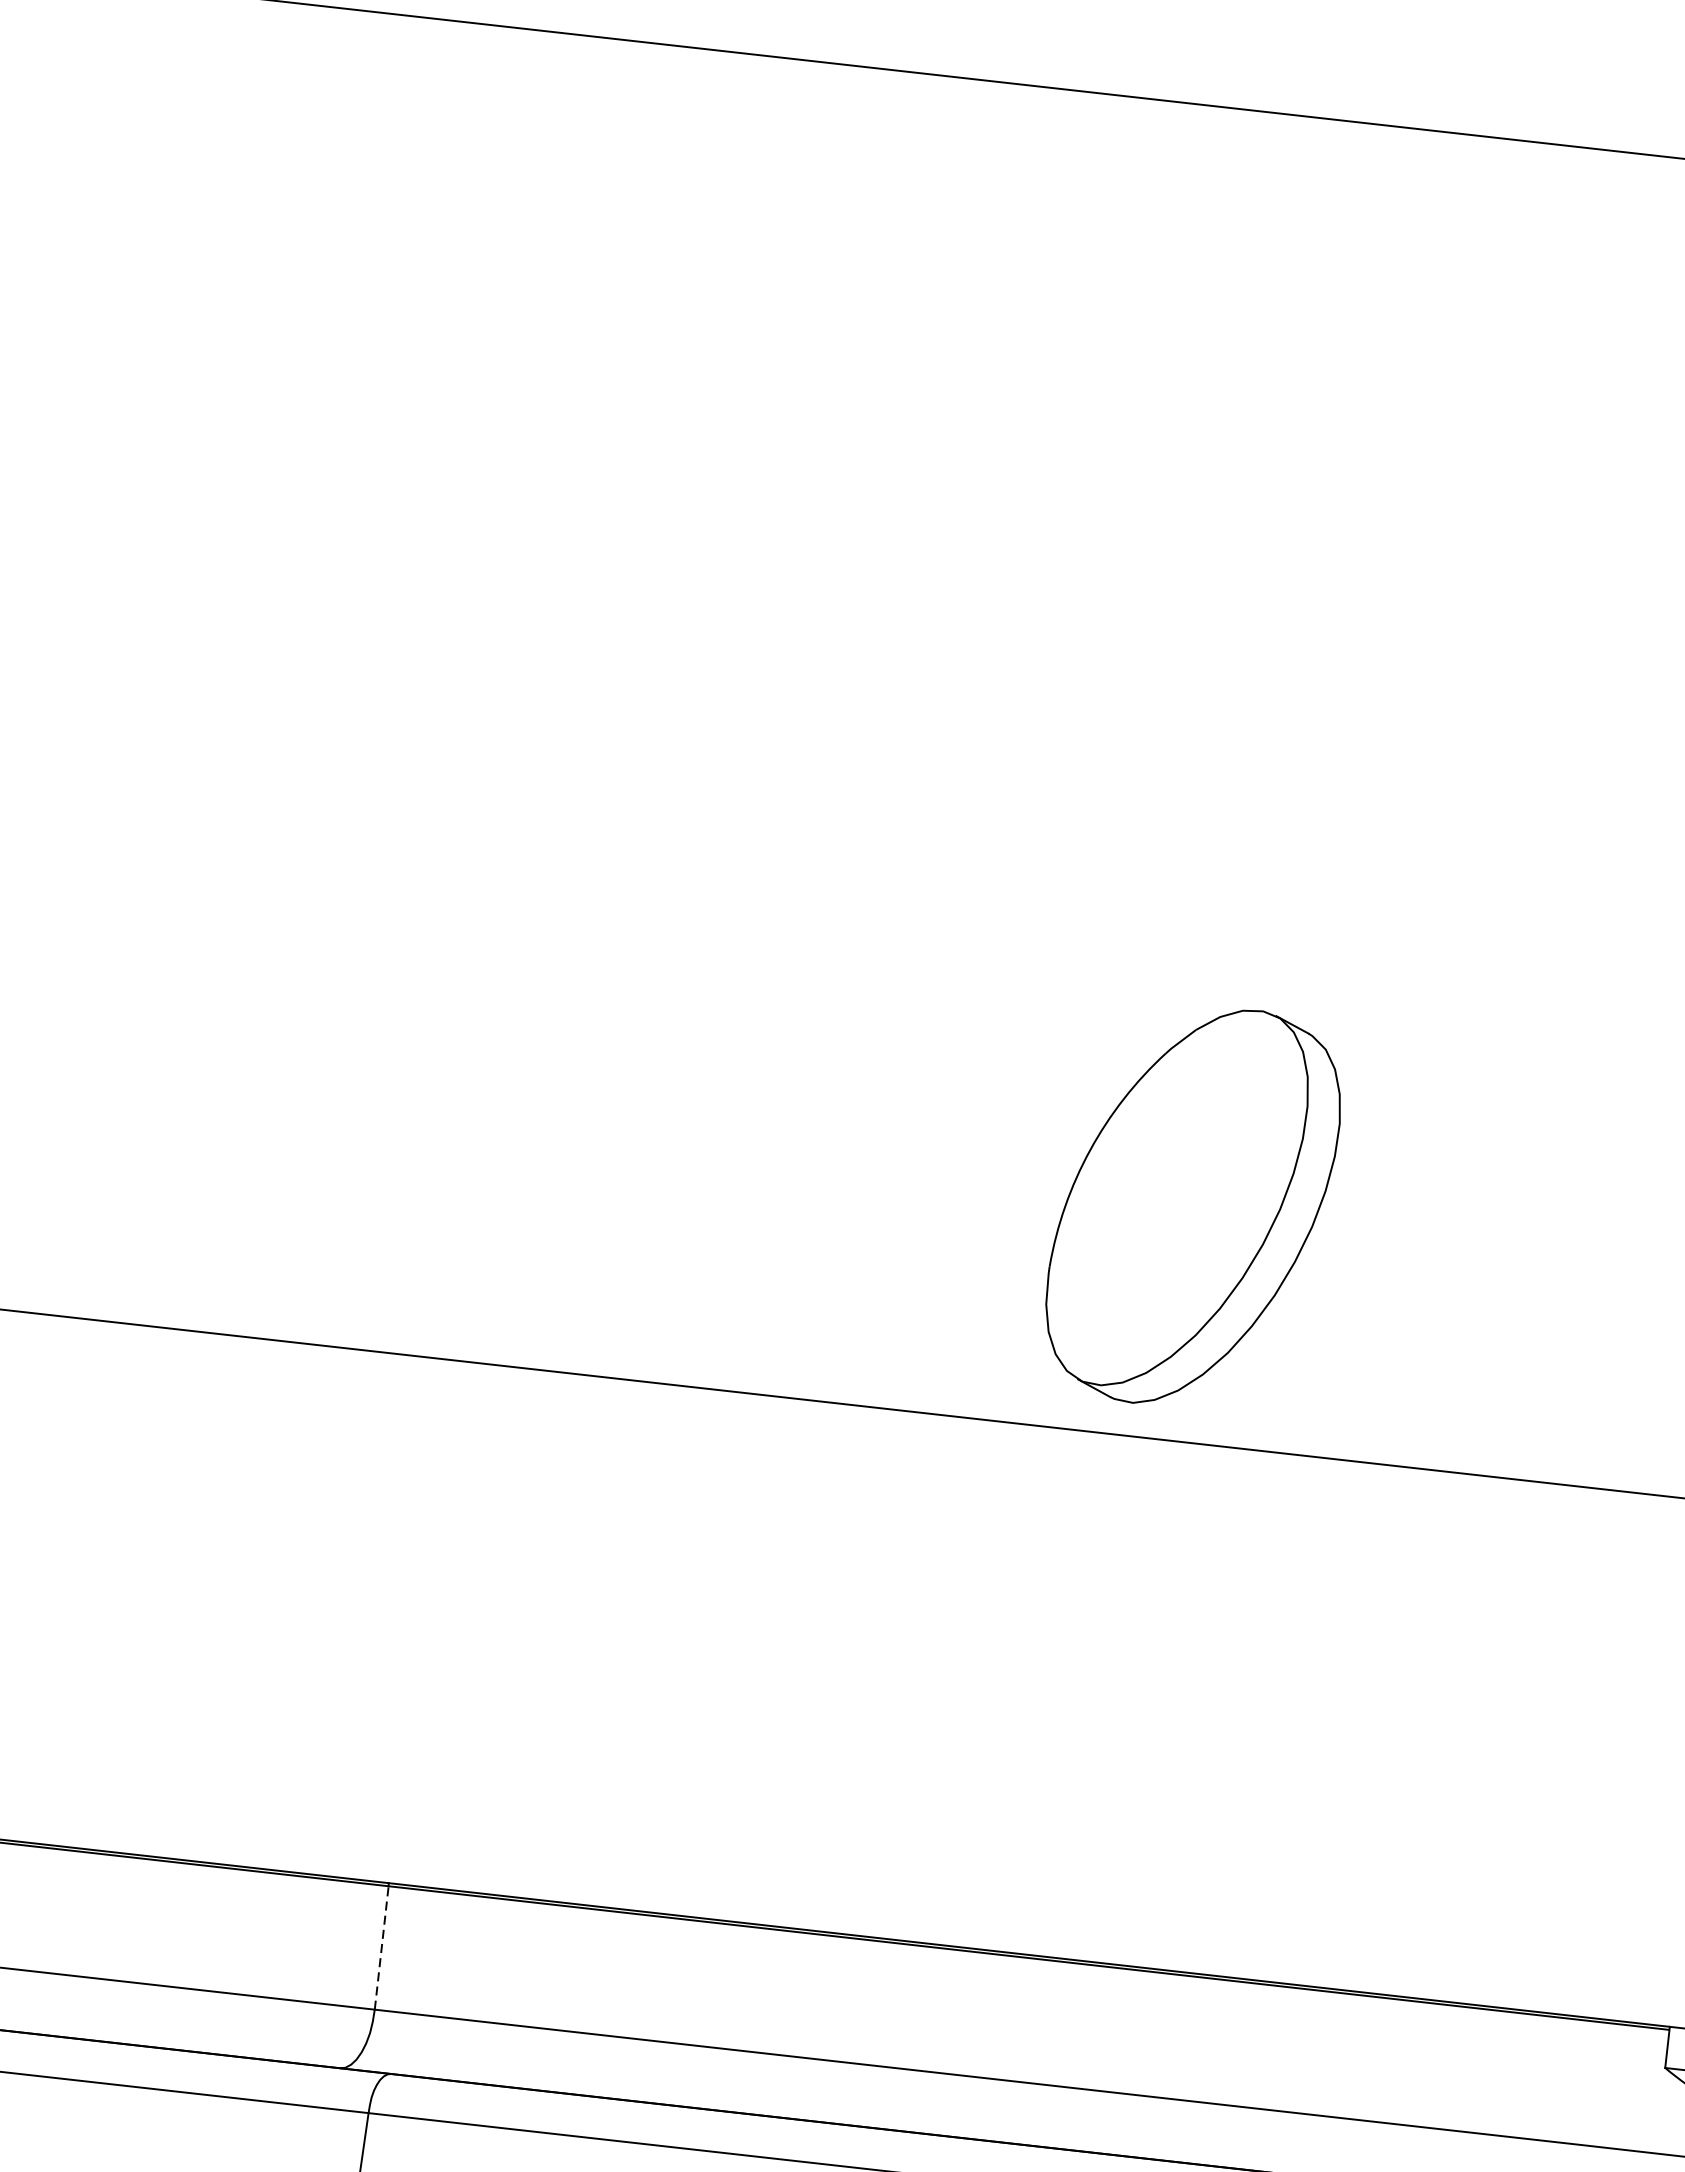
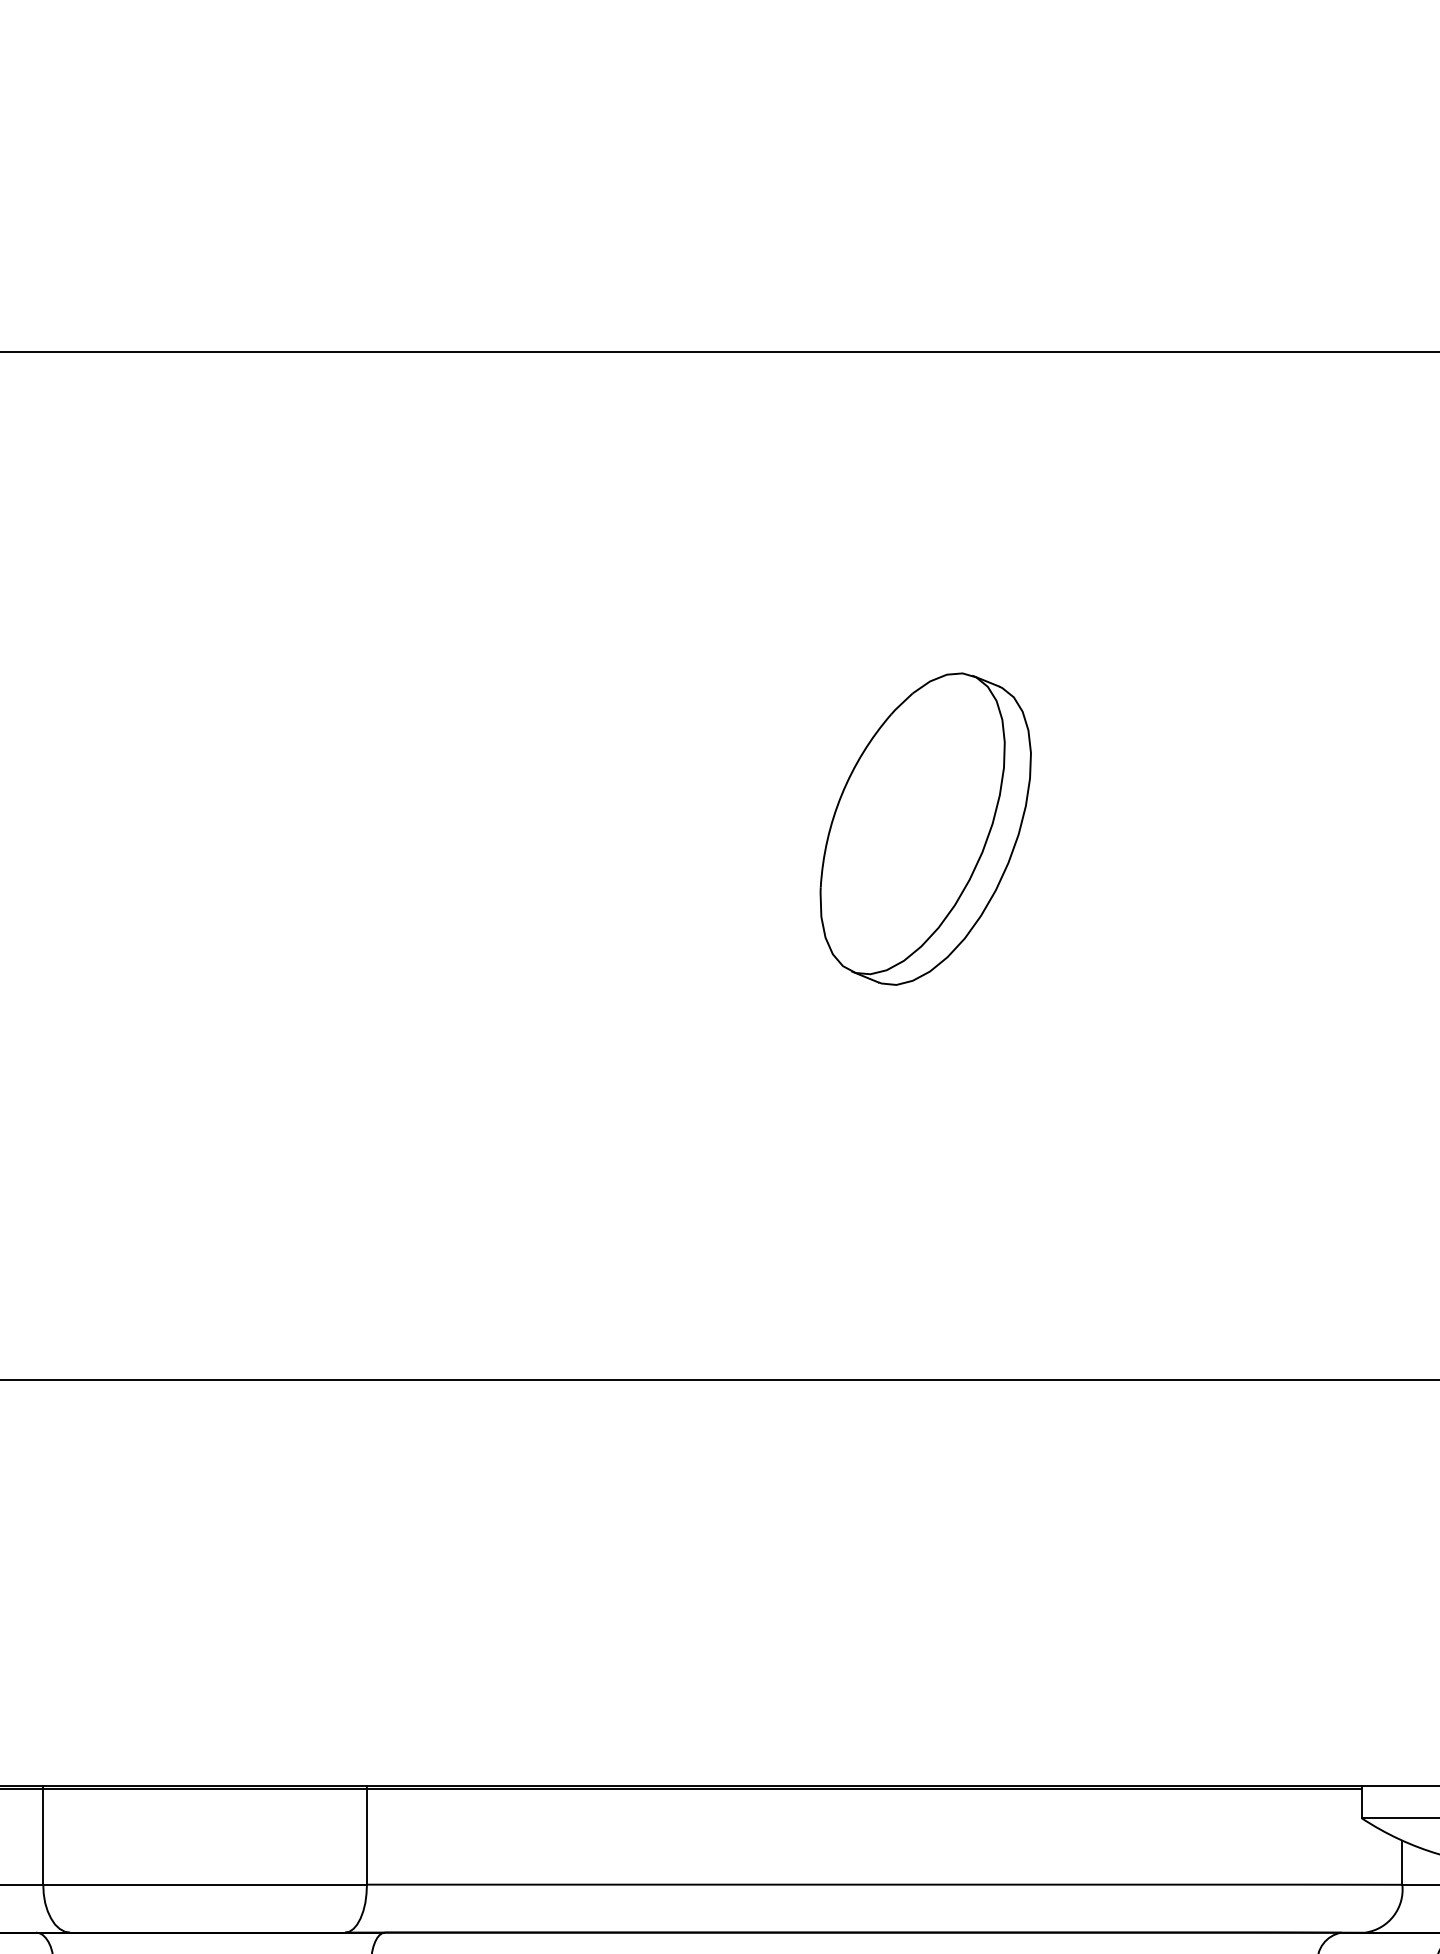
part: (1193, 1205) -> (925, 828), moved
line: (381, 1947) -> (366, 1836), dashed -> solid

